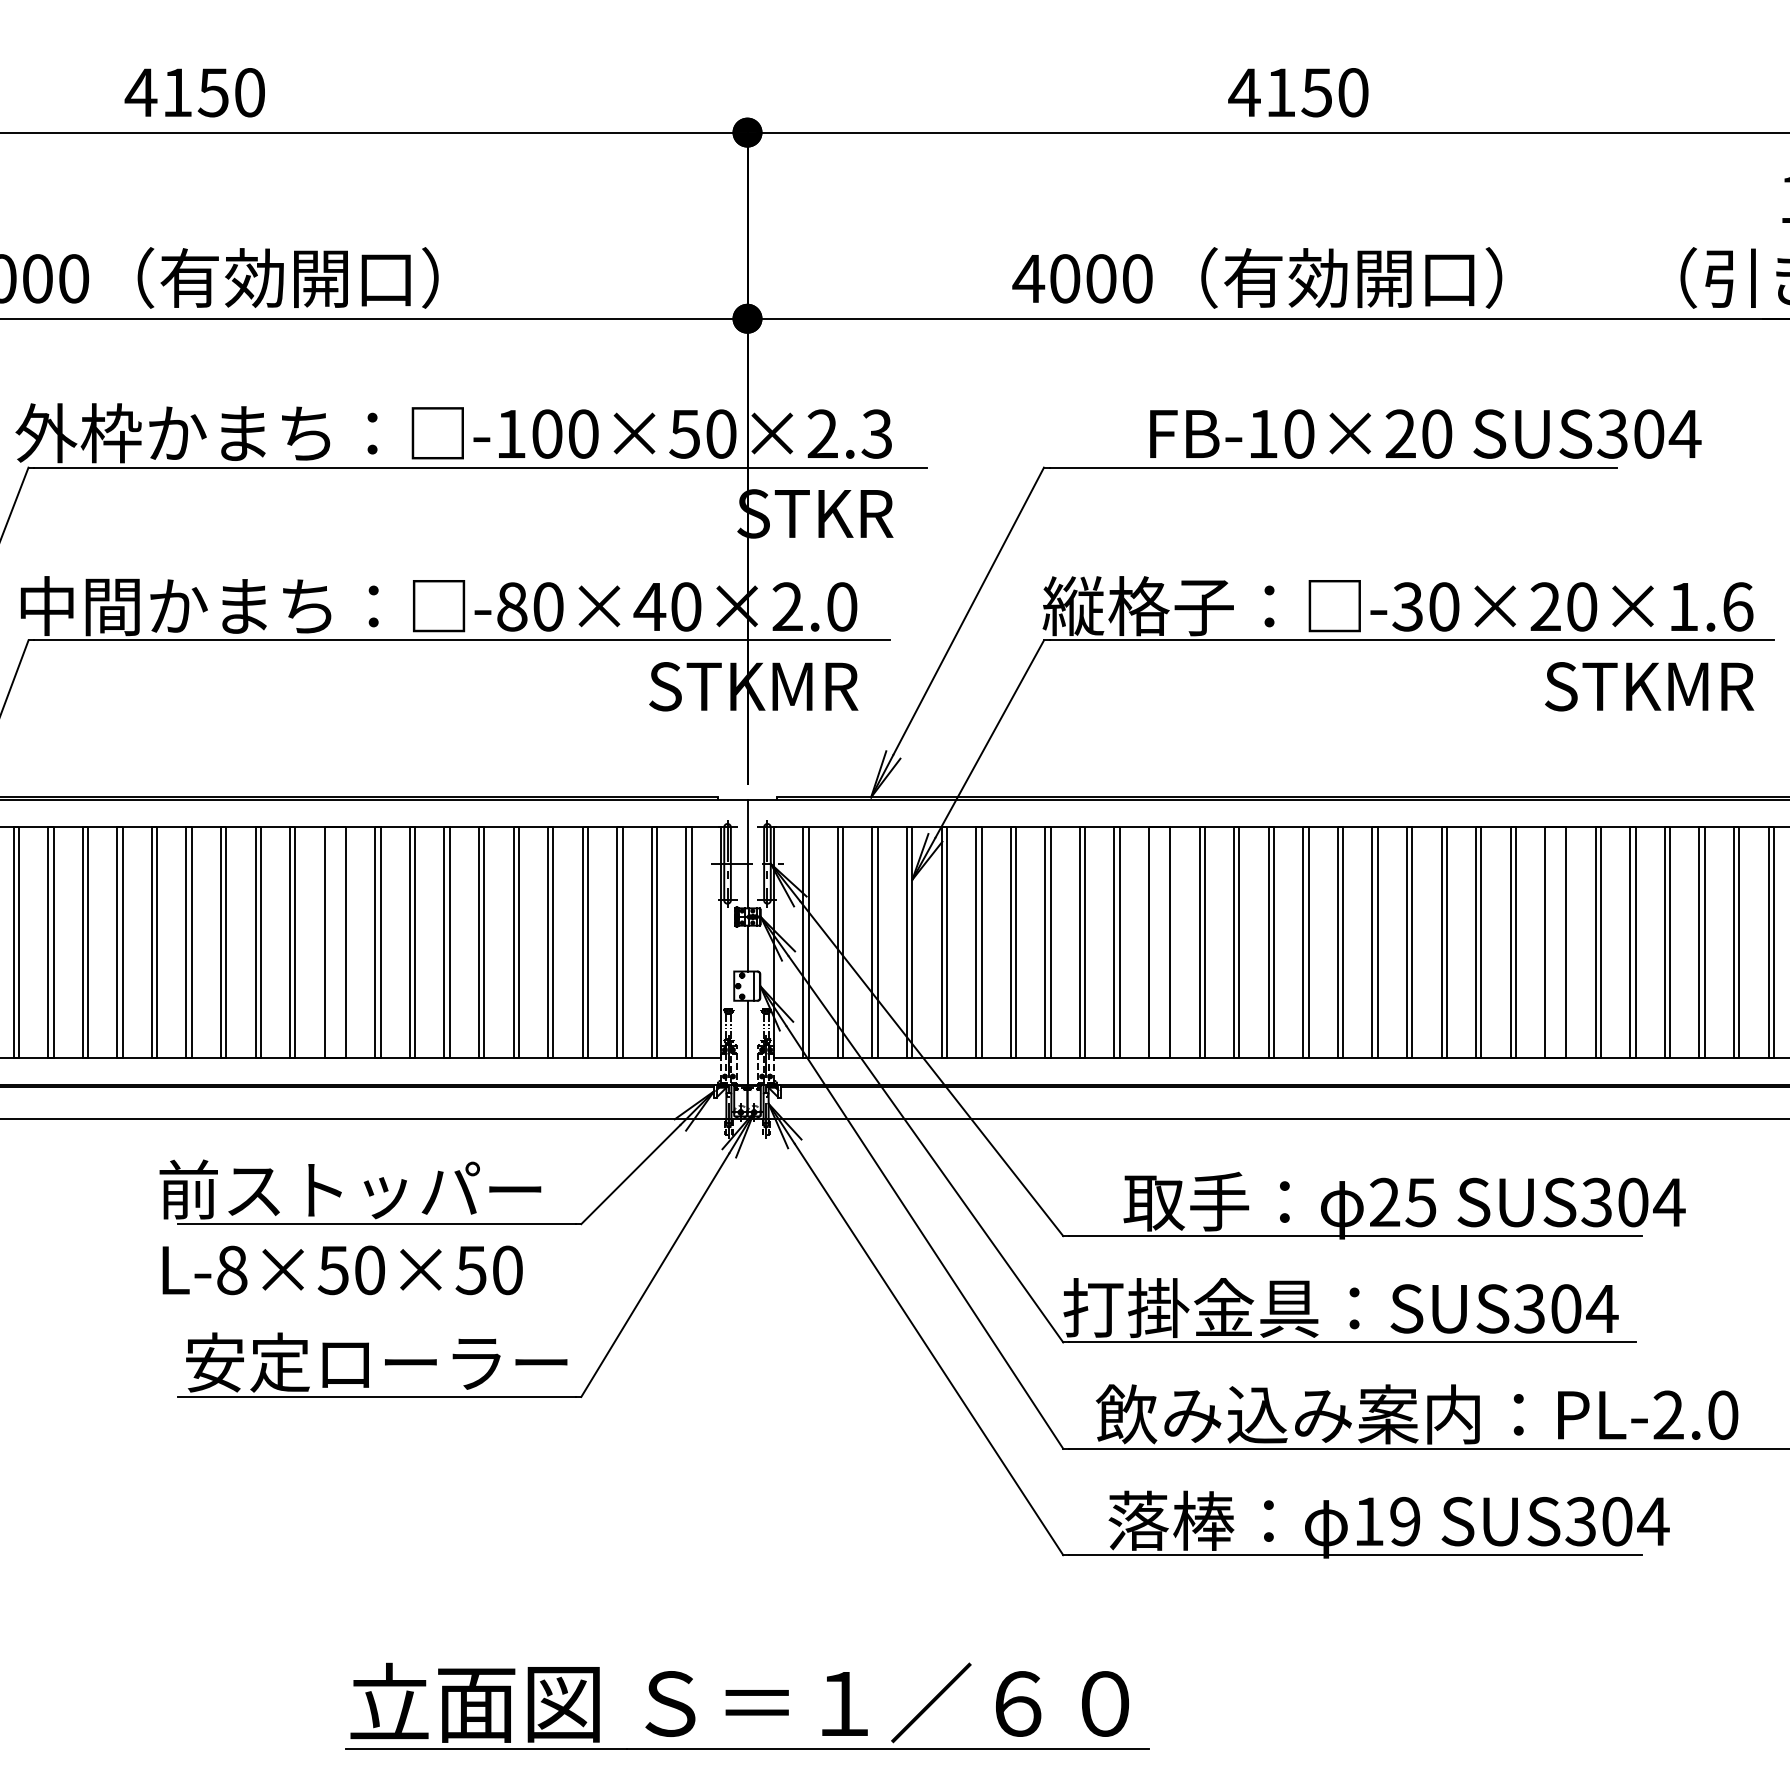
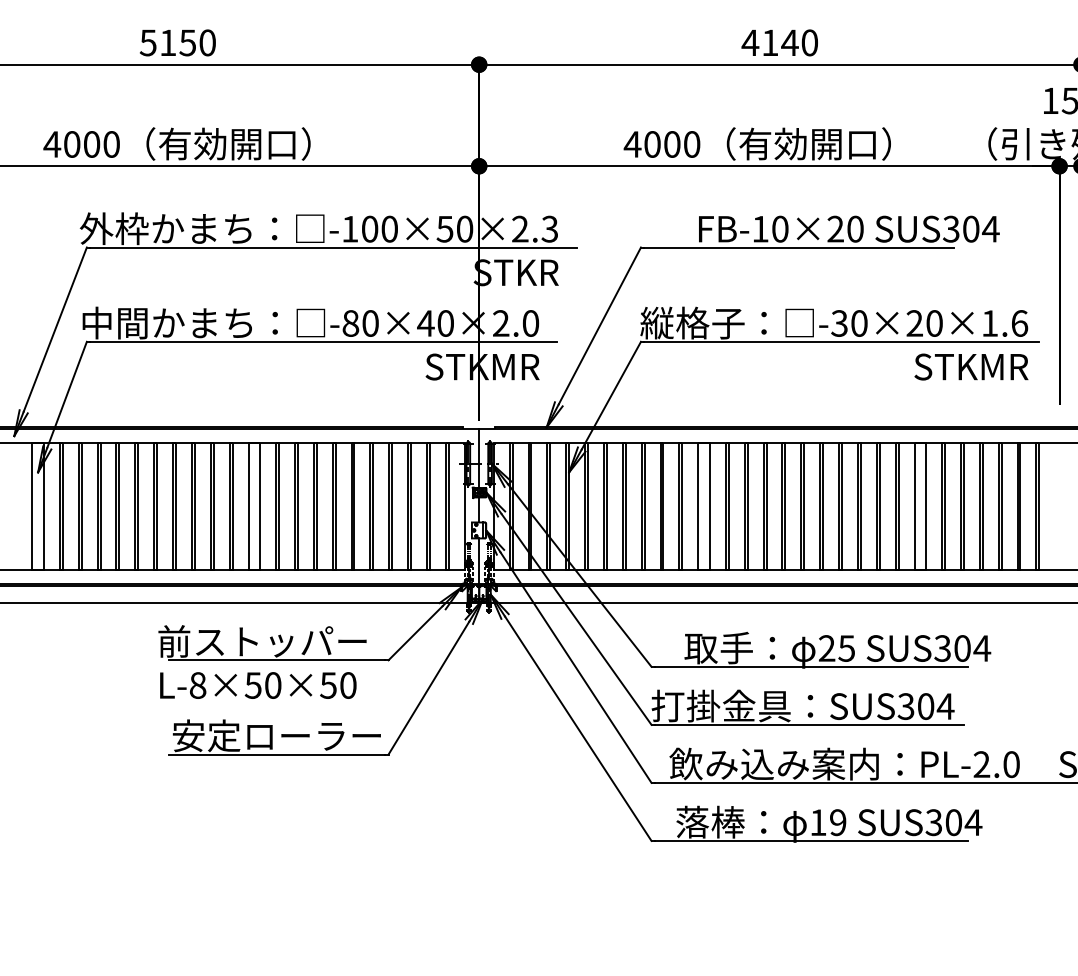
text: (141, 91) -> (148, 42), 4150 -> 5150
text: (1316, 91) -> (789, 42), 4150 -> 4140
part: (746, 1706) -> (478, 923), removed

